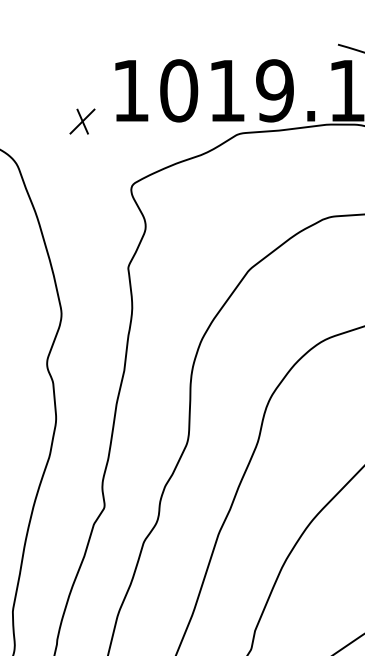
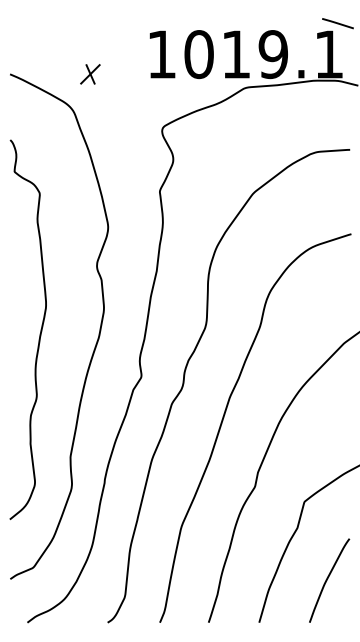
part: (82, 121) -> (90, 74), moved

